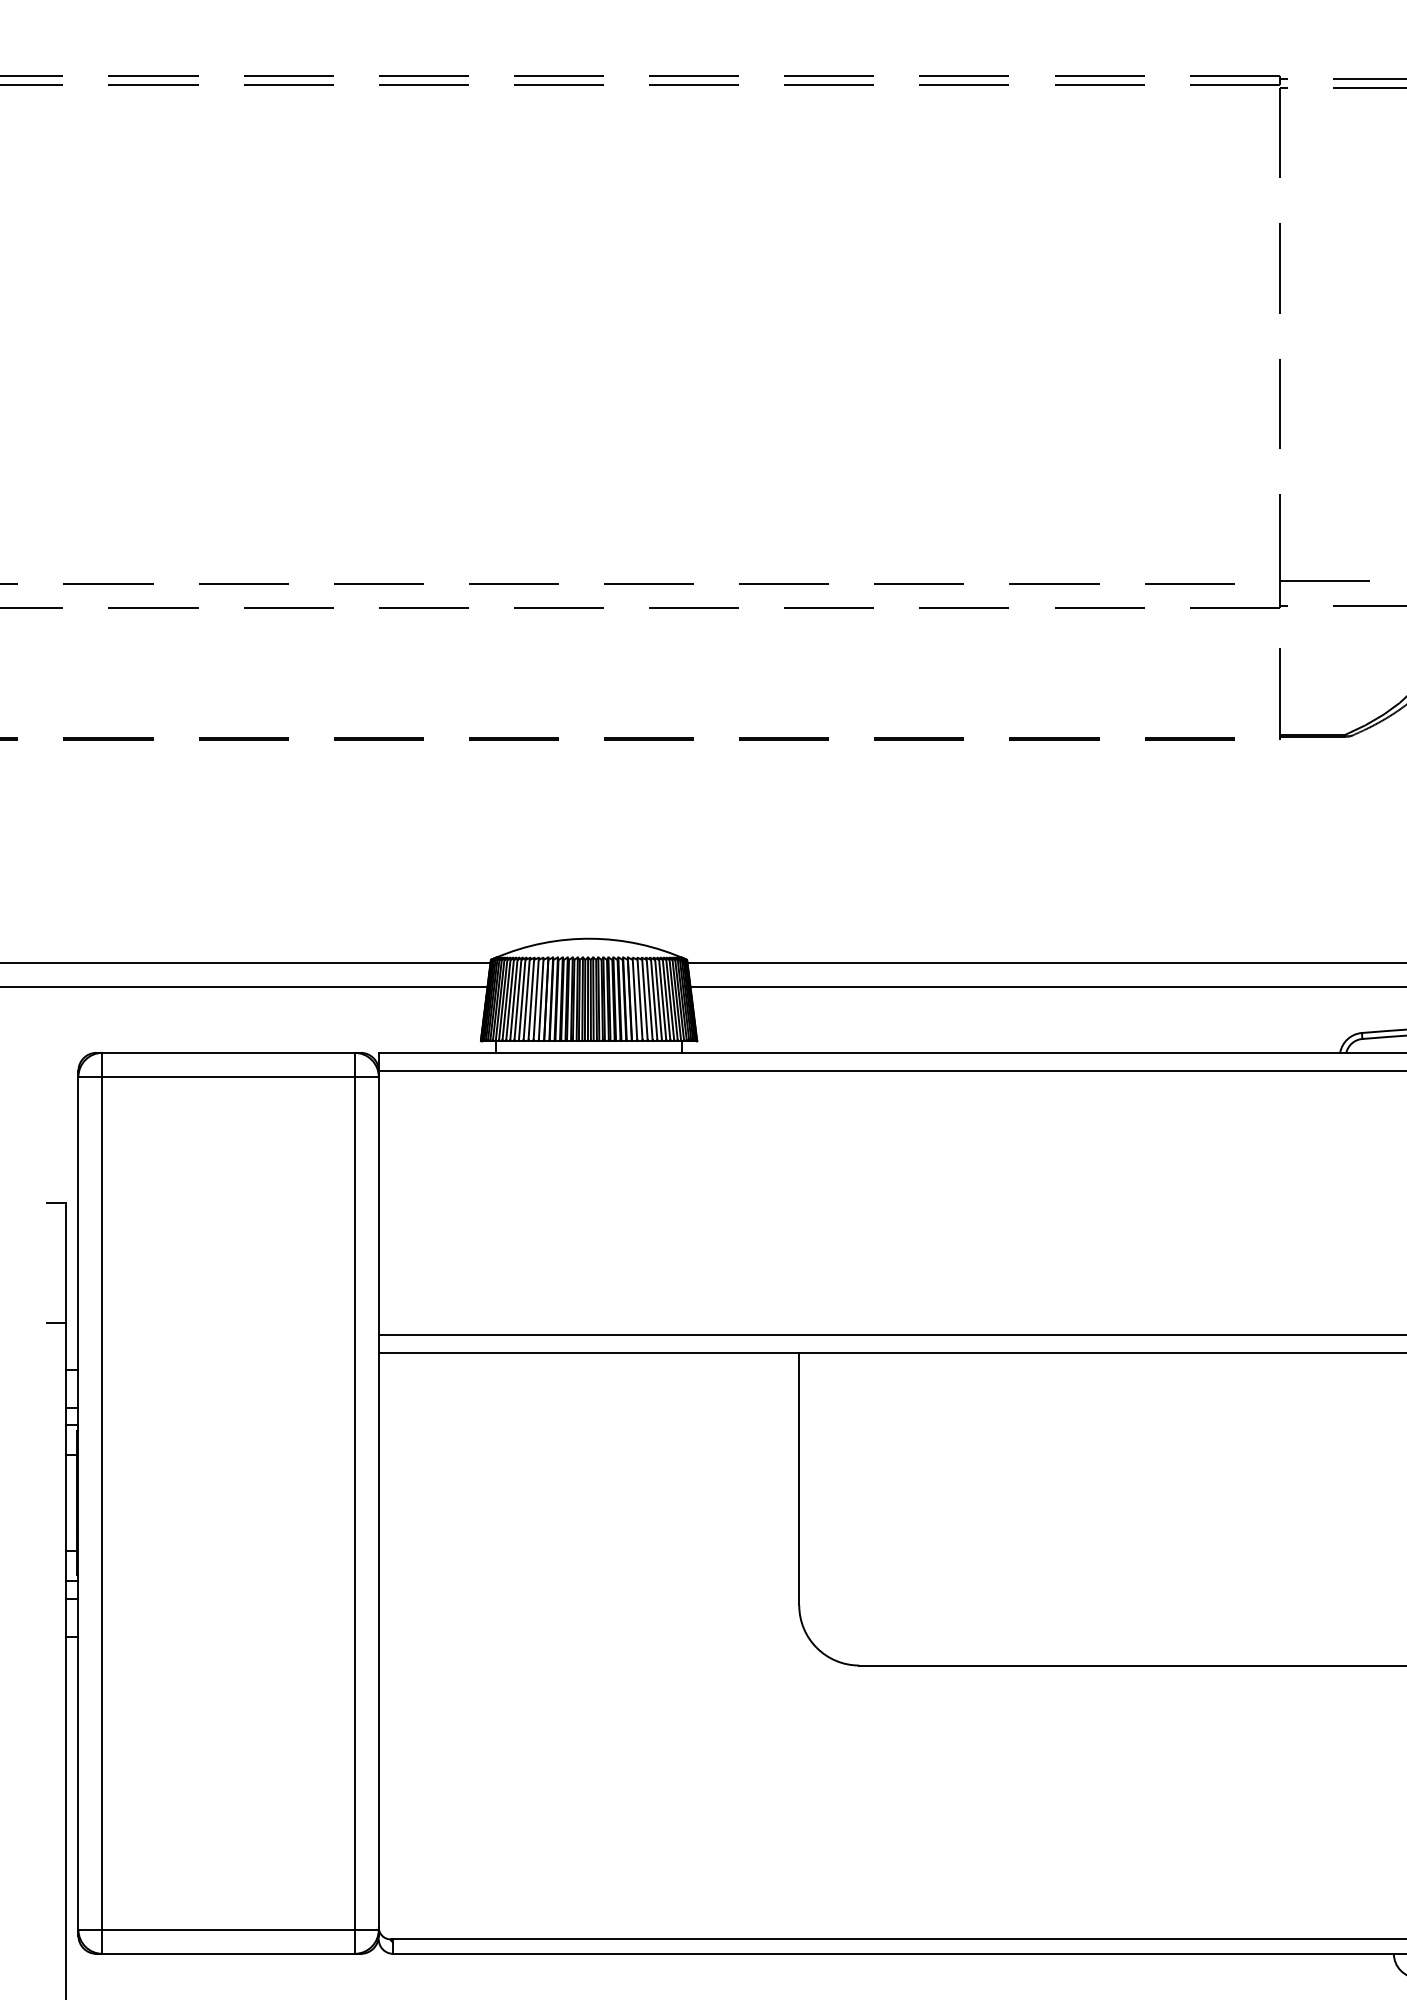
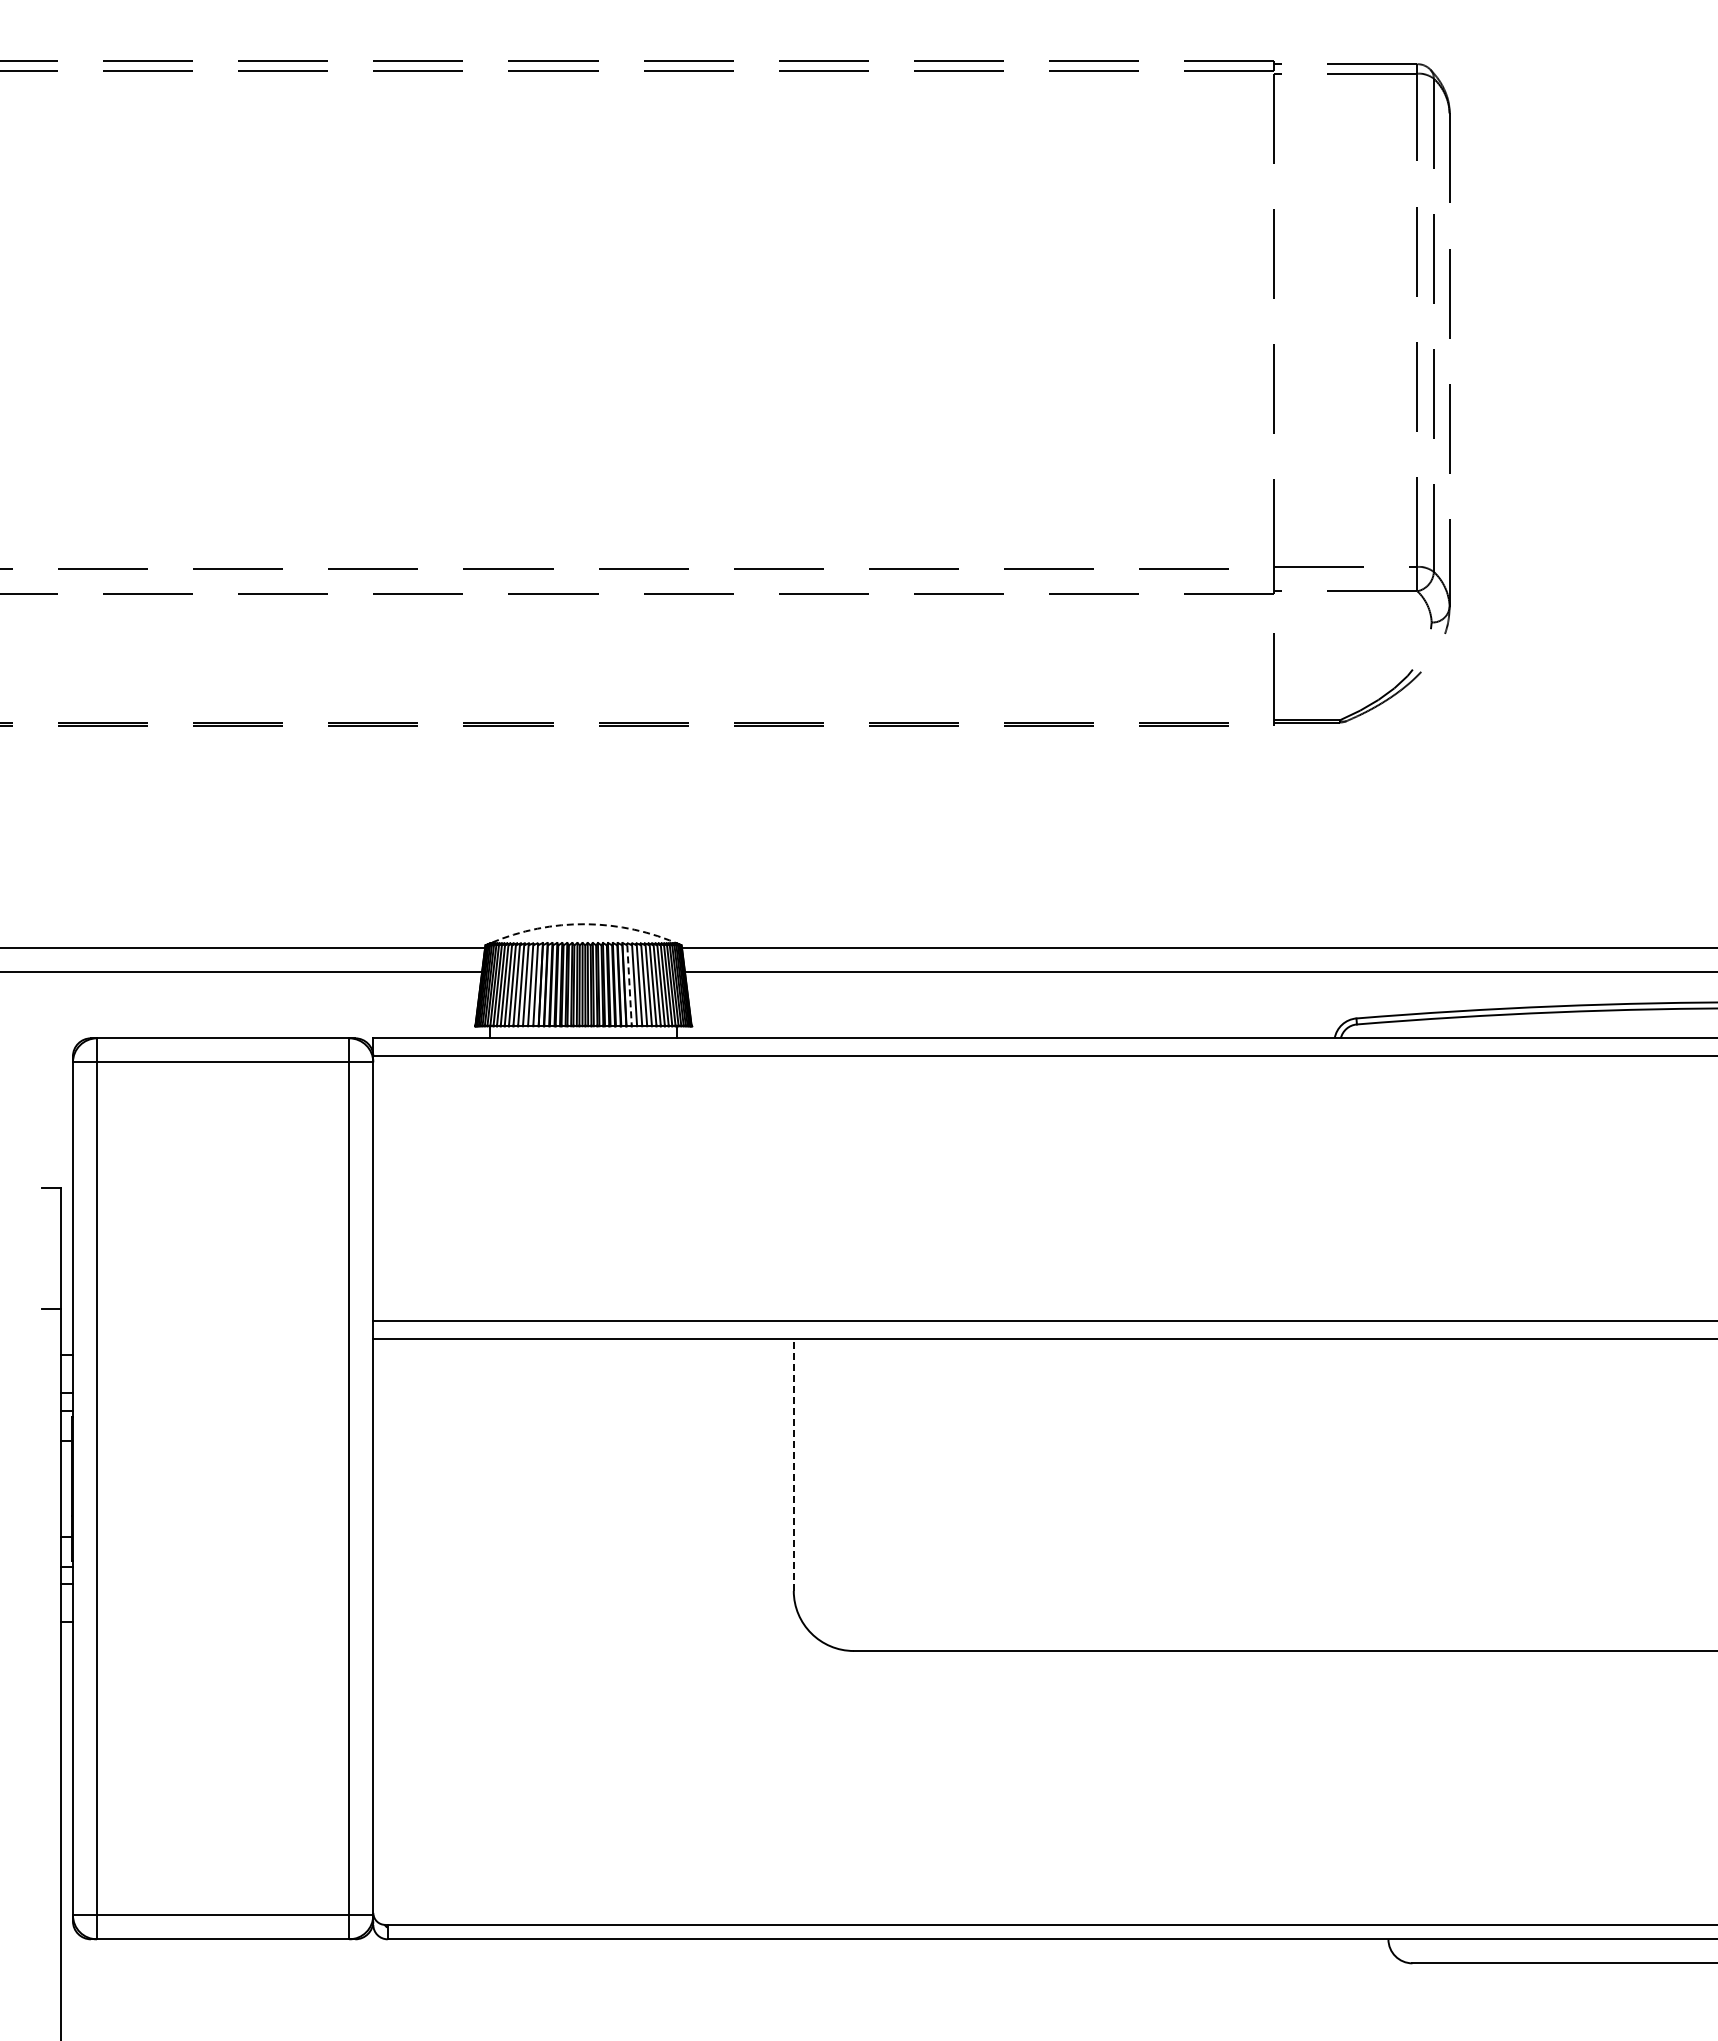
arc: (590, 939) -> (585, 924), solid -> dashed
line: (634, 1001) -> (629, 986), solid -> dashed
line: (798, 1479) -> (793, 1464), solid -> dashed

